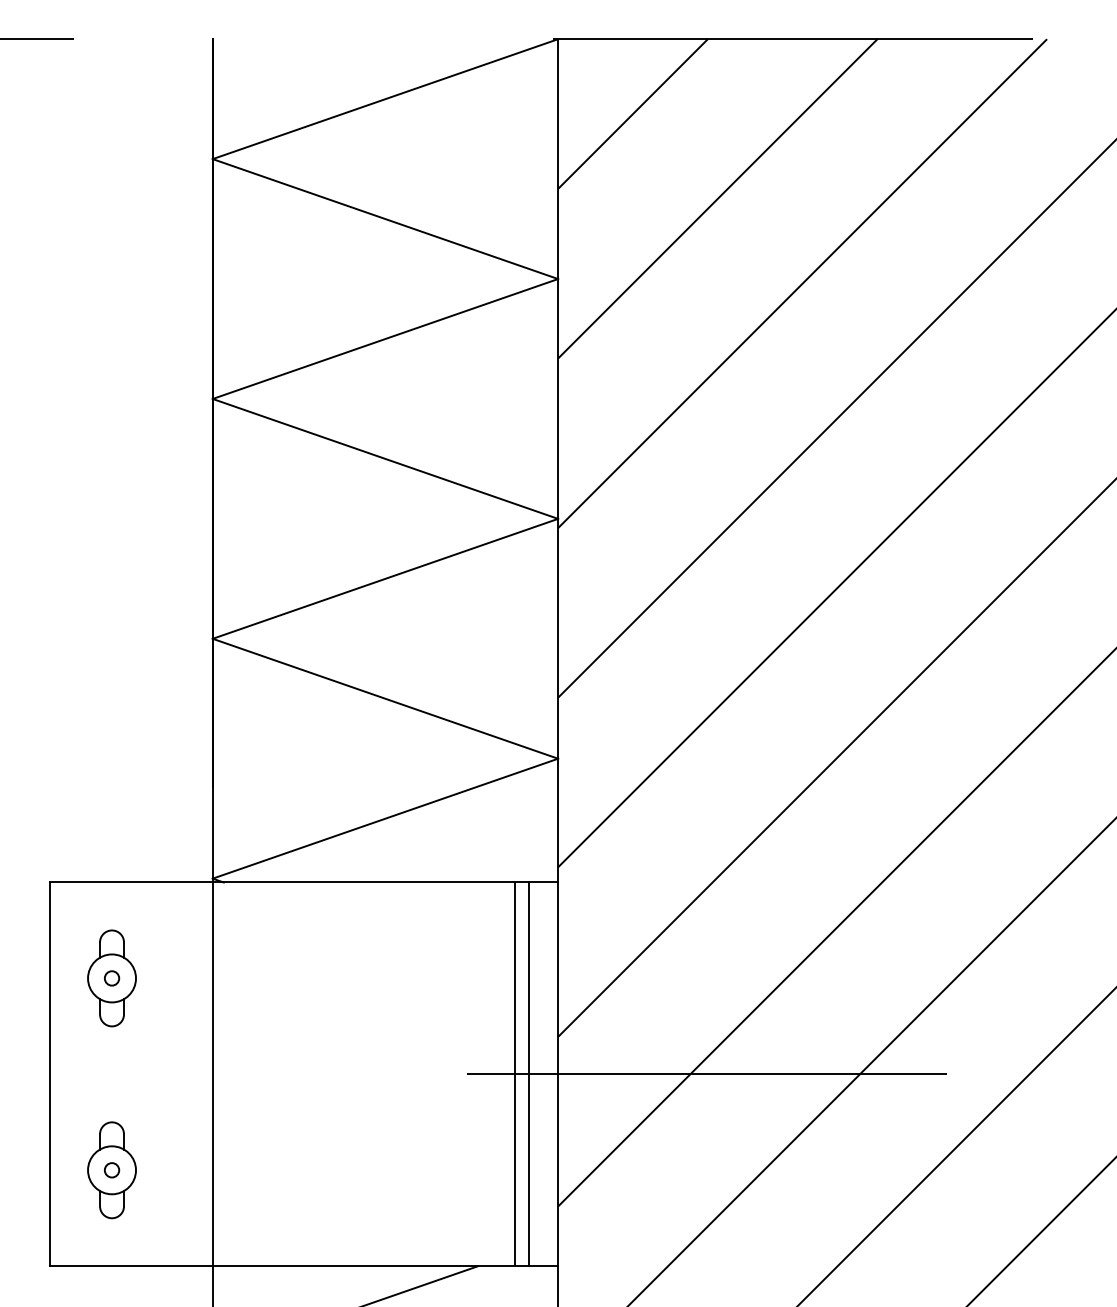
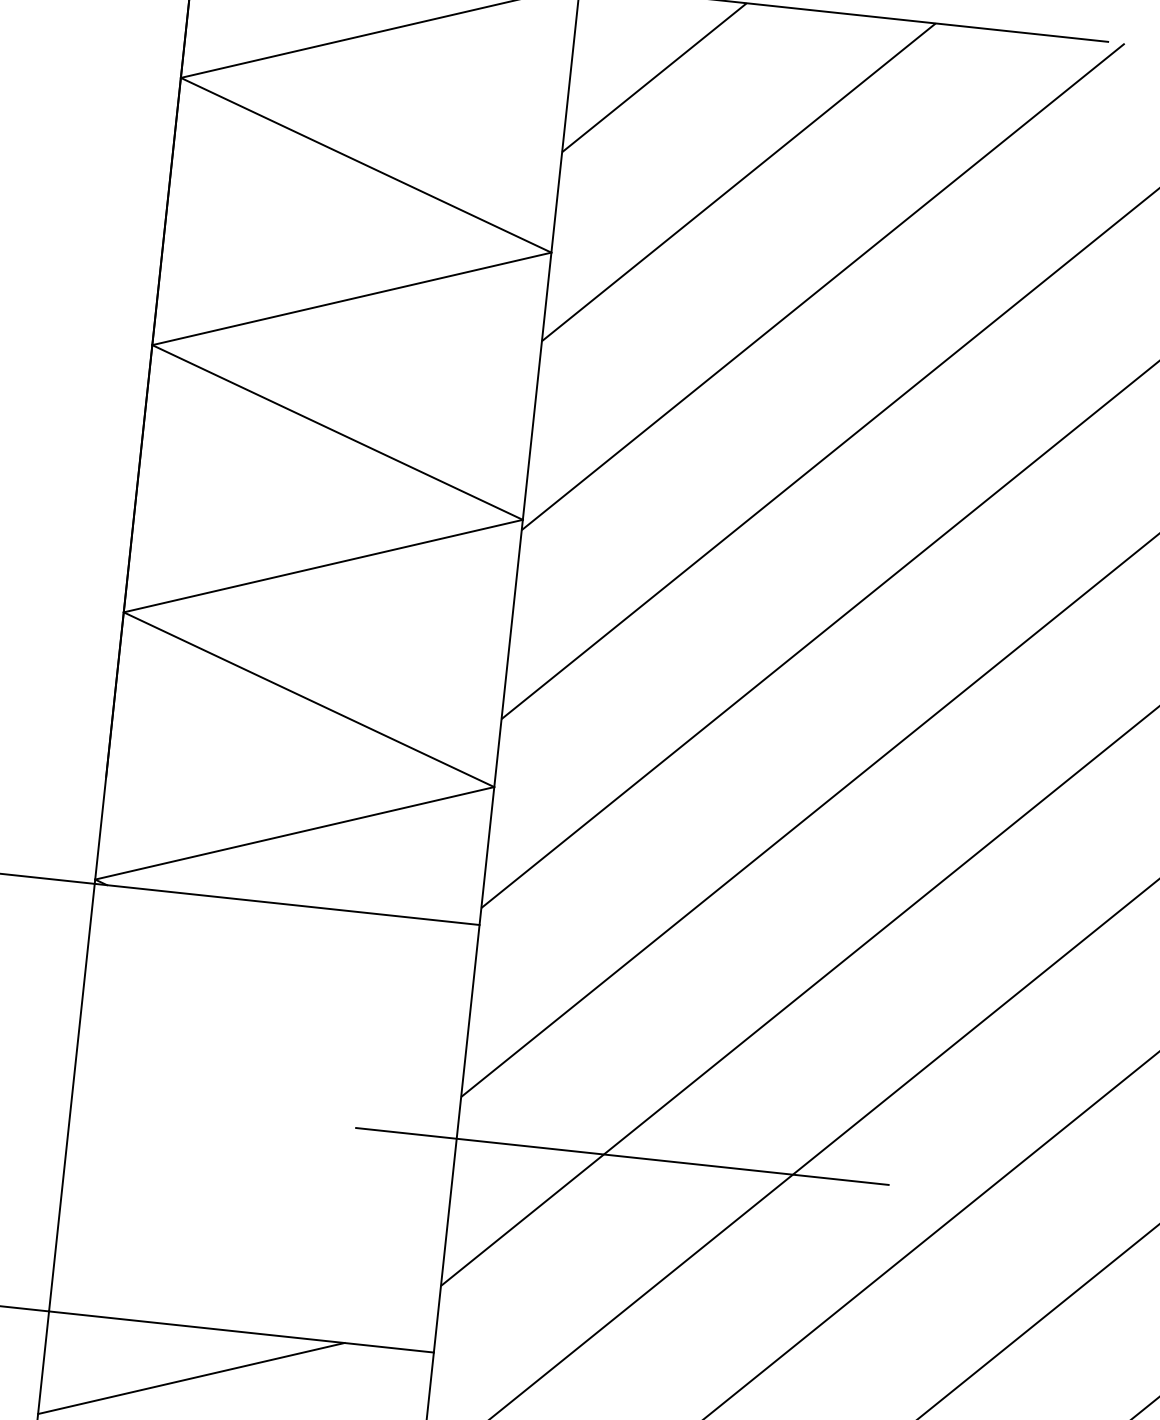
line: (514, 1074) -> (408, 1133), removed
line: (529, 1074) -> (424, 1135), removed

